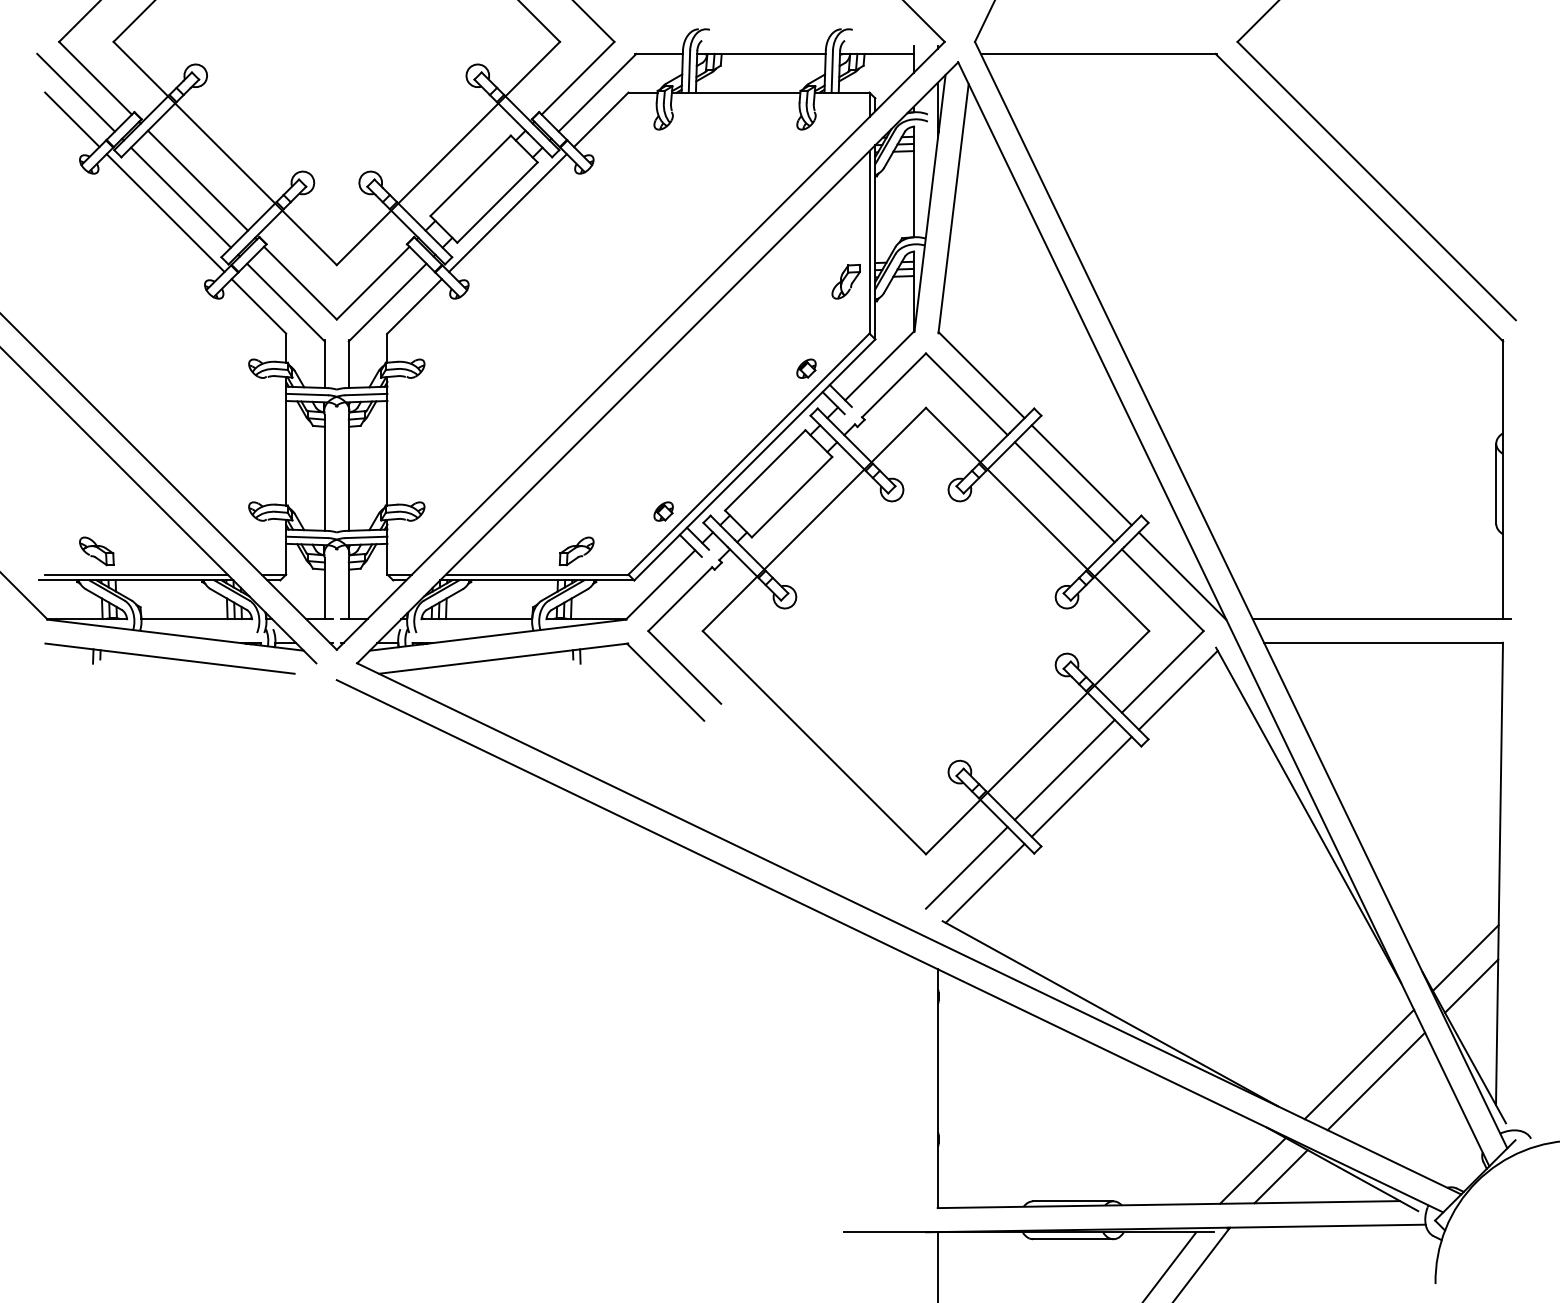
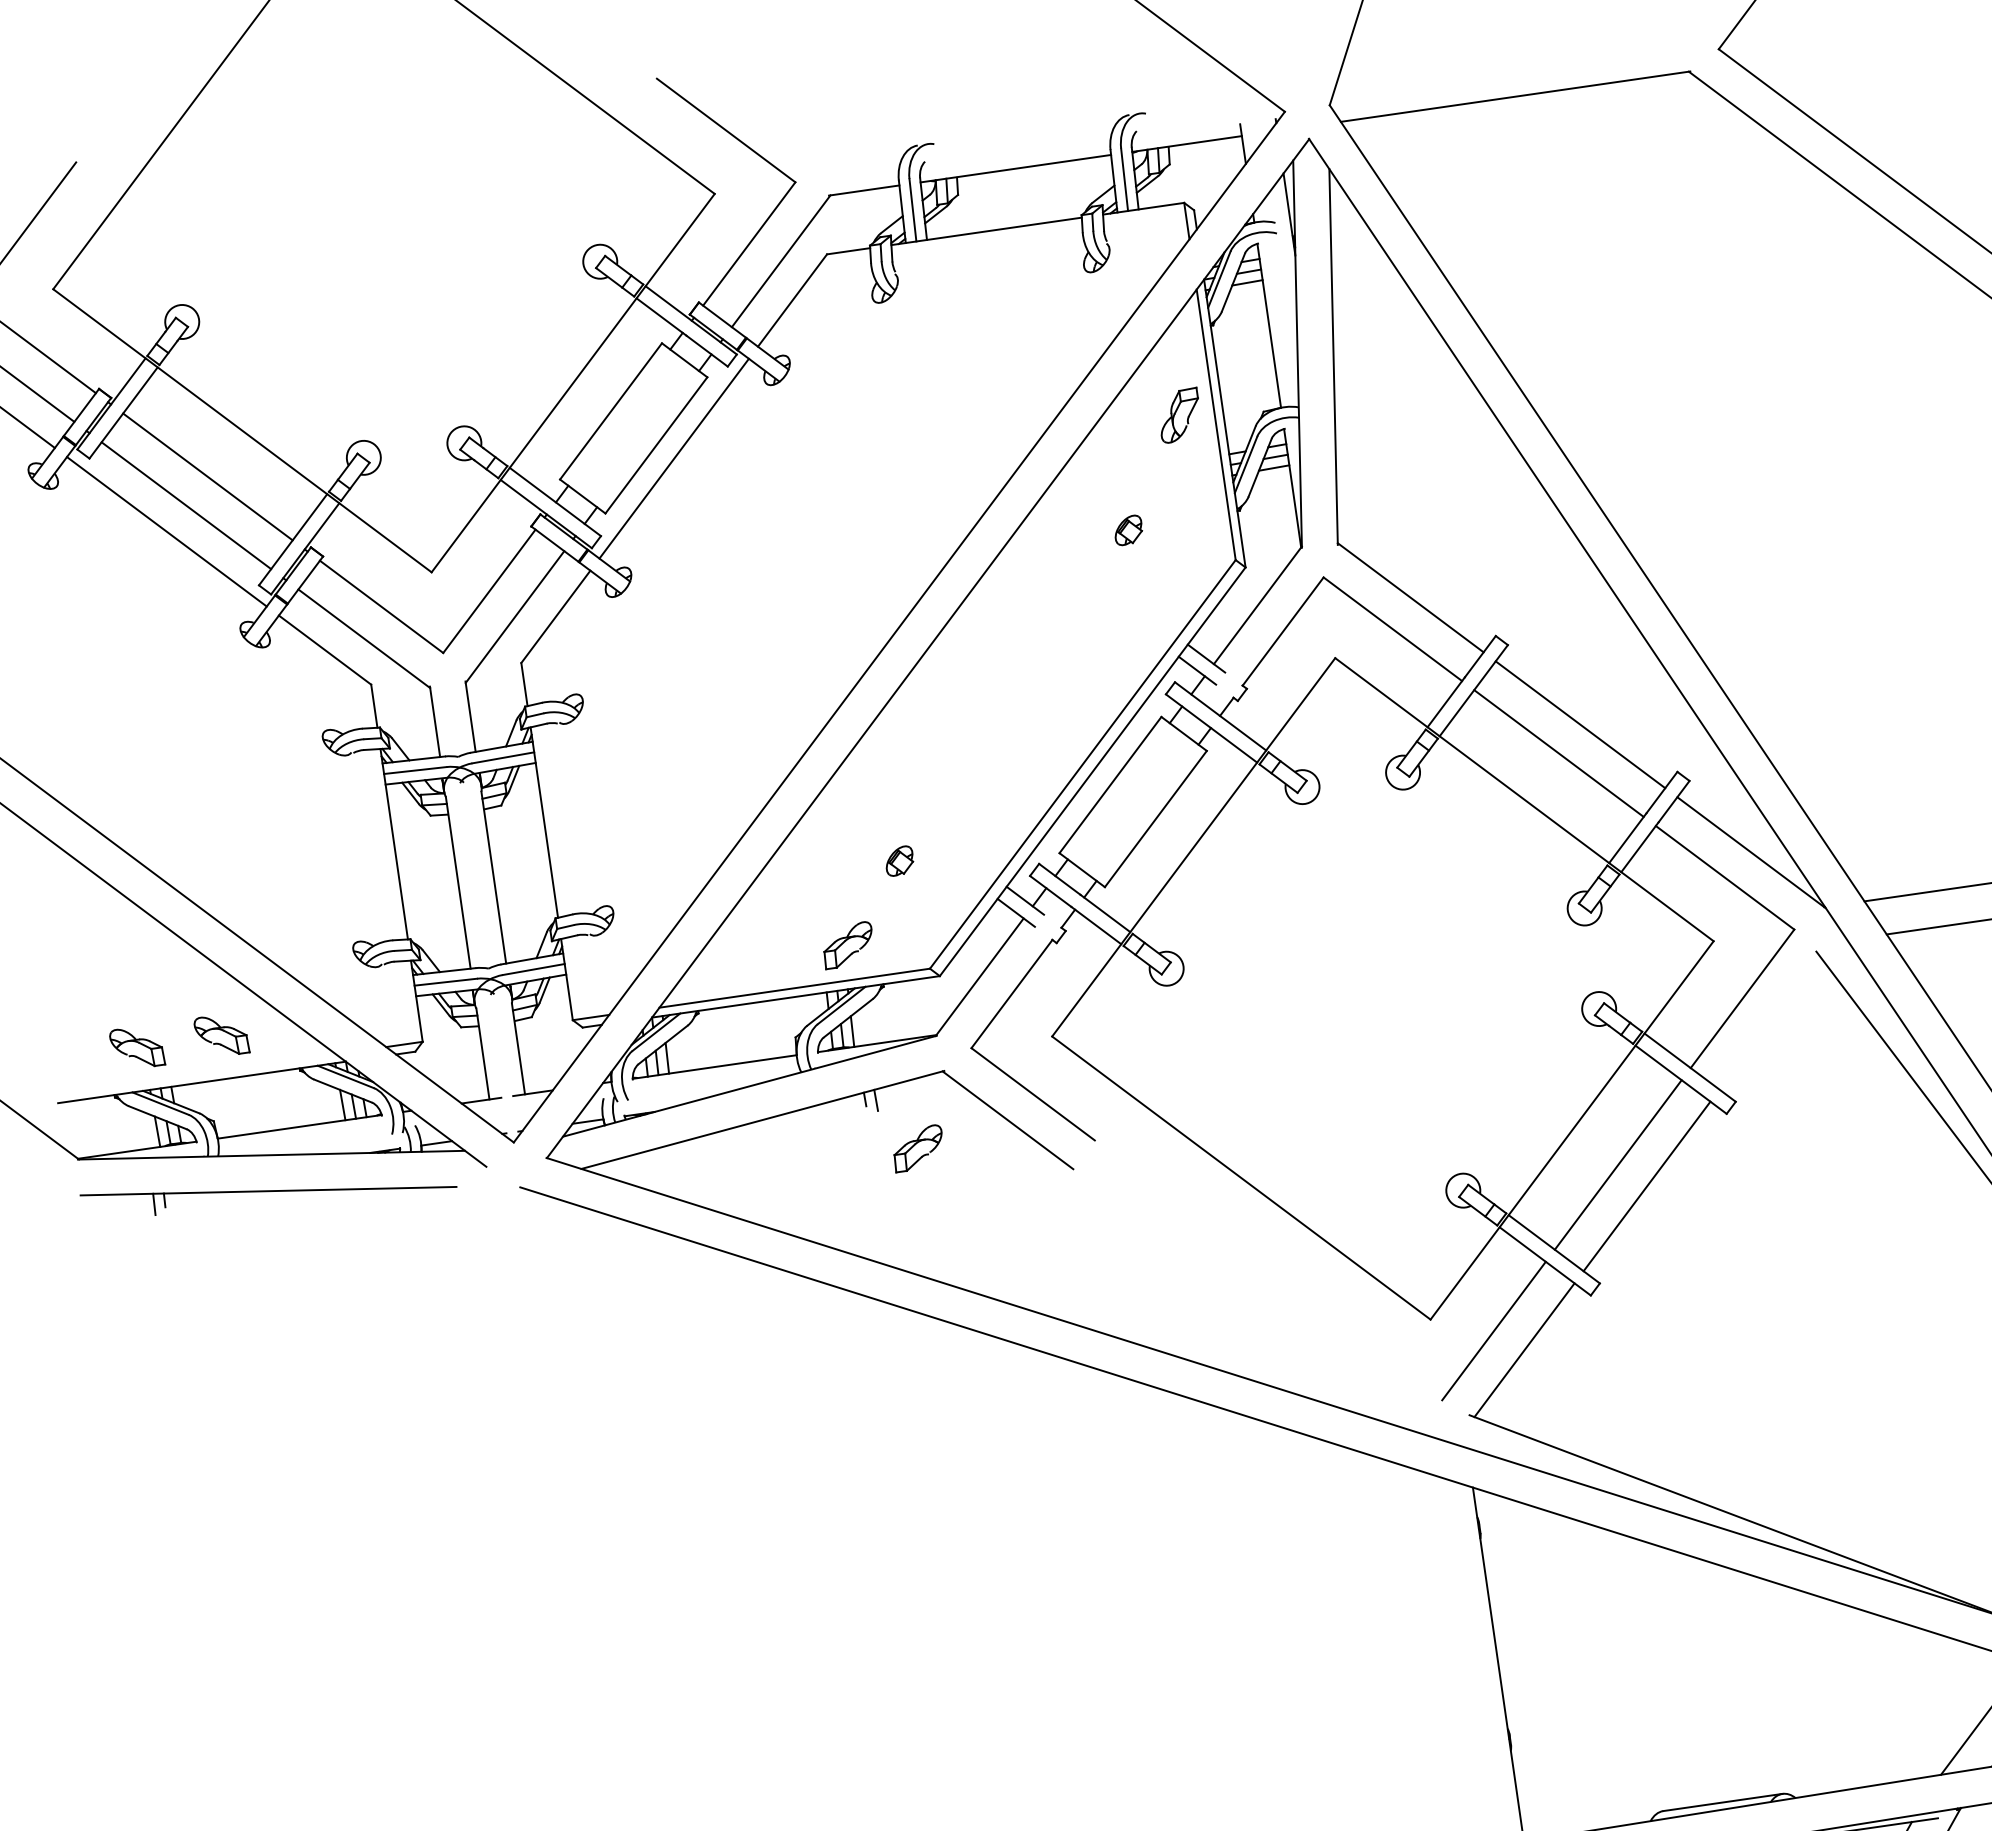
part: (845, 281) -> (1178, 415), moved
part: (806, 368) -> (1128, 530), moved
part: (663, 511) -> (899, 861), moved
part: (153, 551) -> (221, 1035), added
line: (136, 574) -> (200, 1073), removed
line: (1177, 689) -> (1768, 1021), removed
part: (603, 692) -> (918, 1148), added

